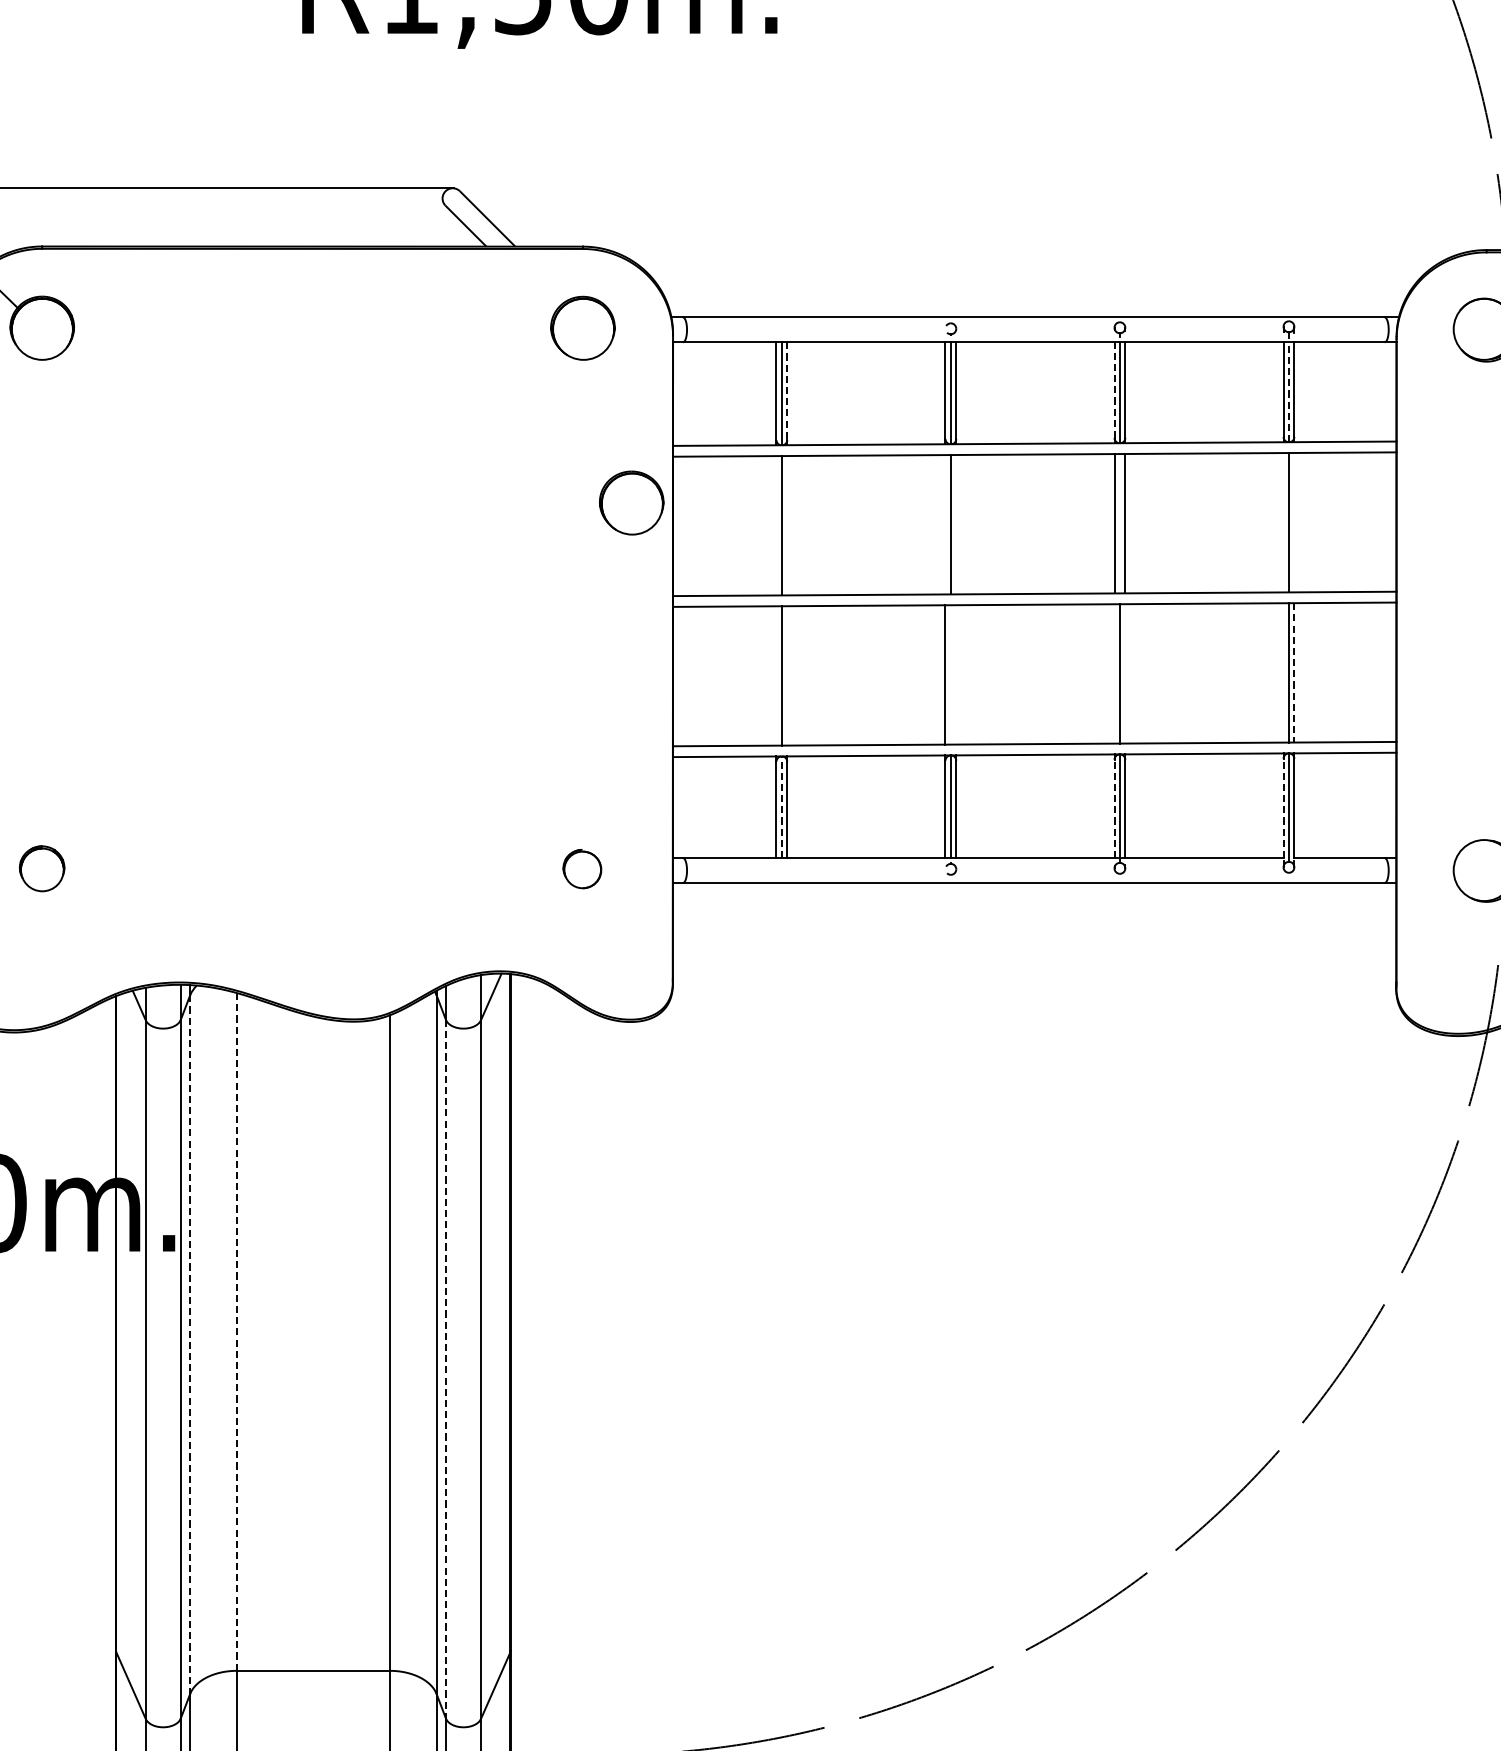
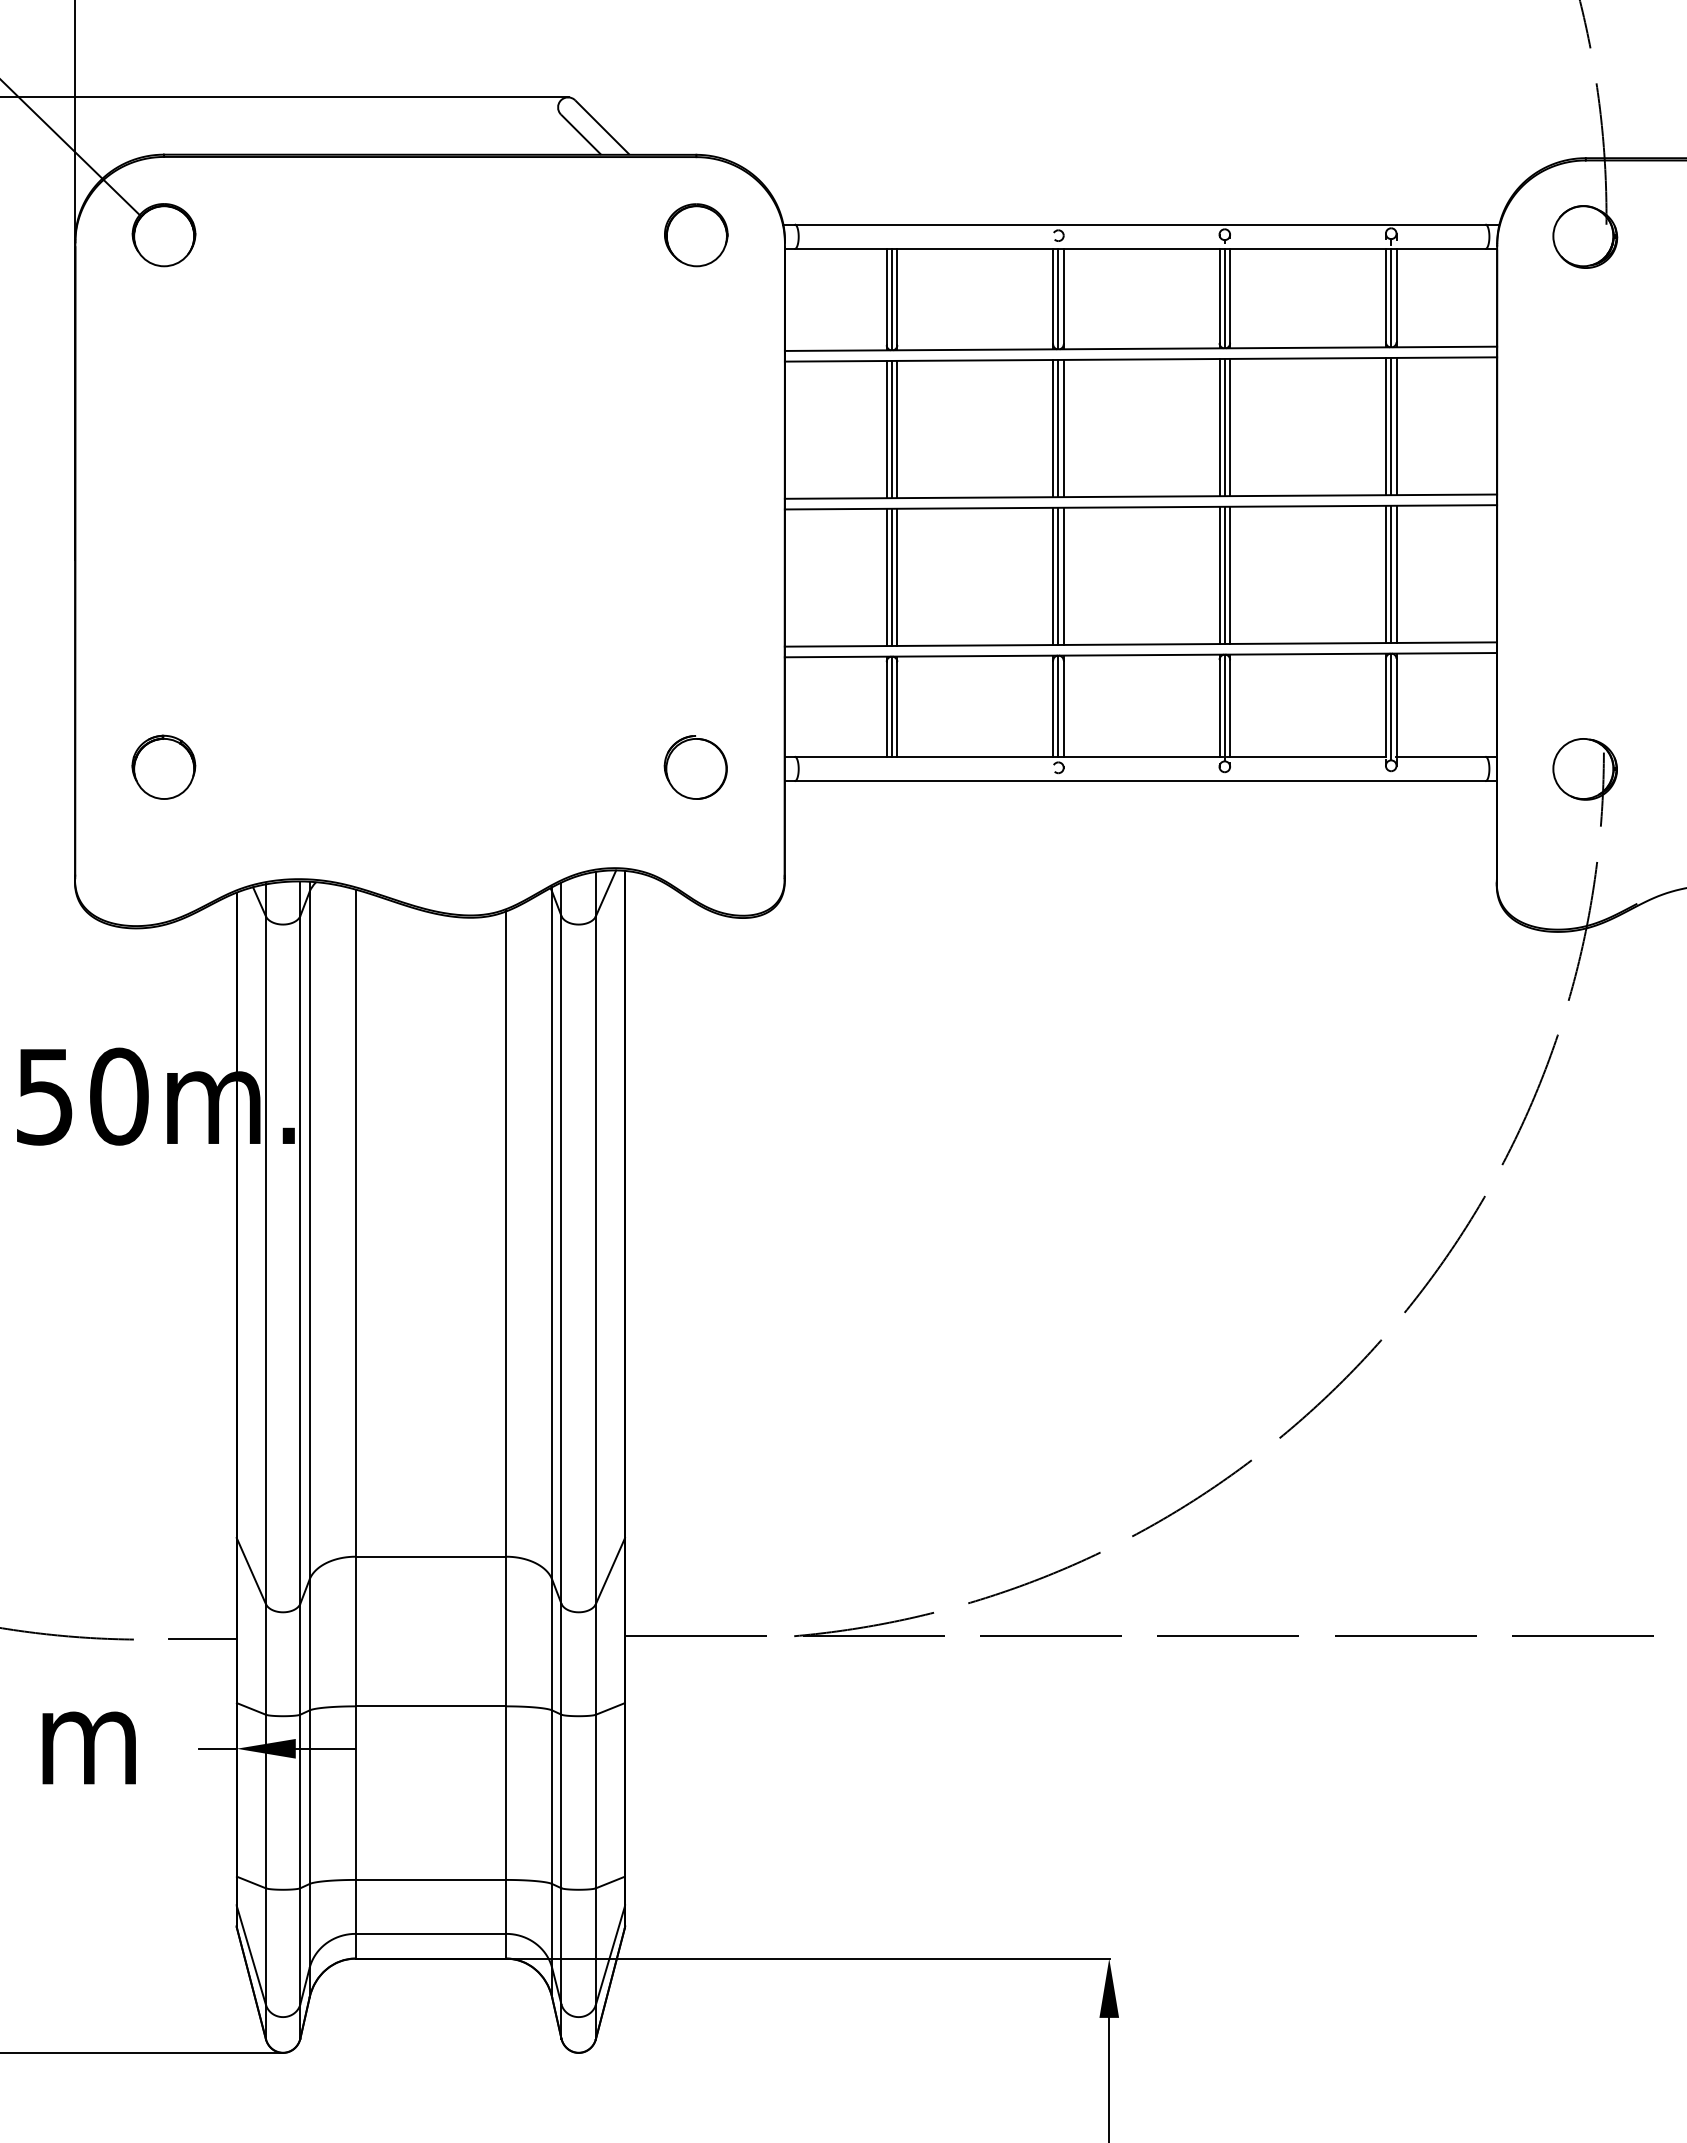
line: (1114, 389) -> (1219, 295), dashed -> solid
line: (787, 391) -> (897, 297), dashed -> solid
line: (1289, 391) -> (1391, 297), dashed -> solid
part: (631, 503) -> (744, 407), removed
line: (1283, 522) -> (1385, 426), added
line: (1294, 522) -> (1396, 426), added
line: (1119, 523) -> (1224, 427), added
line: (945, 524) -> (1053, 428), added
line: (956, 524) -> (1063, 428), added
line: (776, 525) -> (886, 429), added
line: (787, 525) -> (897, 429), added
line: (1125, 672) -> (1230, 574), added
line: (1283, 672) -> (1385, 574), added
line: (1294, 672) -> (1396, 574), dashed -> solid
line: (956, 674) -> (1063, 575), added
line: (1114, 674) -> (1219, 575), added
line: (787, 675) -> (897, 576), added
line: (950, 675) -> (1058, 576), added
line: (776, 676) -> (886, 577), added
line: (782, 807) -> (892, 706), dashed -> solid
line: (1114, 808) -> (1219, 707), dashed -> solid
line: (1283, 808) -> (1385, 707), dashed -> solid
part: (41, 868) -> (163, 766), size x1.43
part: (582, 869) -> (695, 767), size x1.67
line: (236, 1332) -> (355, 1223), dashed -> solid
line: (190, 1344) -> (309, 1235), dashed -> solid
line: (446, 1368) -> (561, 1259), dashed -> solid

